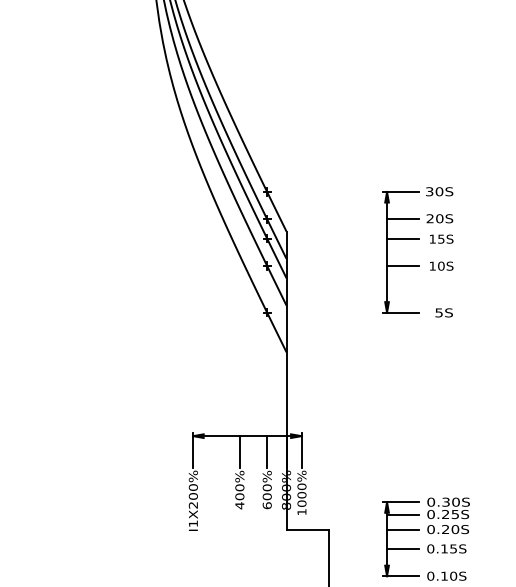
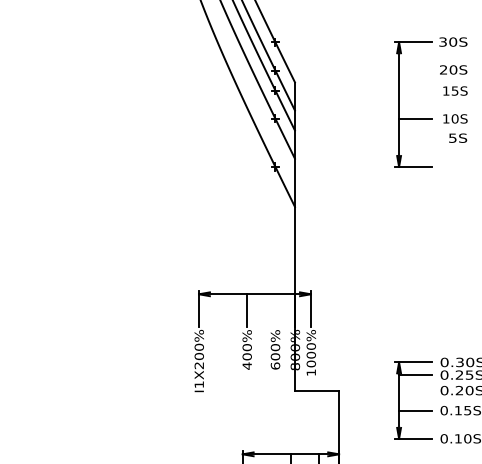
line: (402, 219) -> (415, 70), removed
line: (402, 238) -> (415, 90), removed
text: (443, 312) -> (457, 137), moved
line: (267, 451) -> (275, 310), removed
line: (402, 529) -> (415, 390), removed

